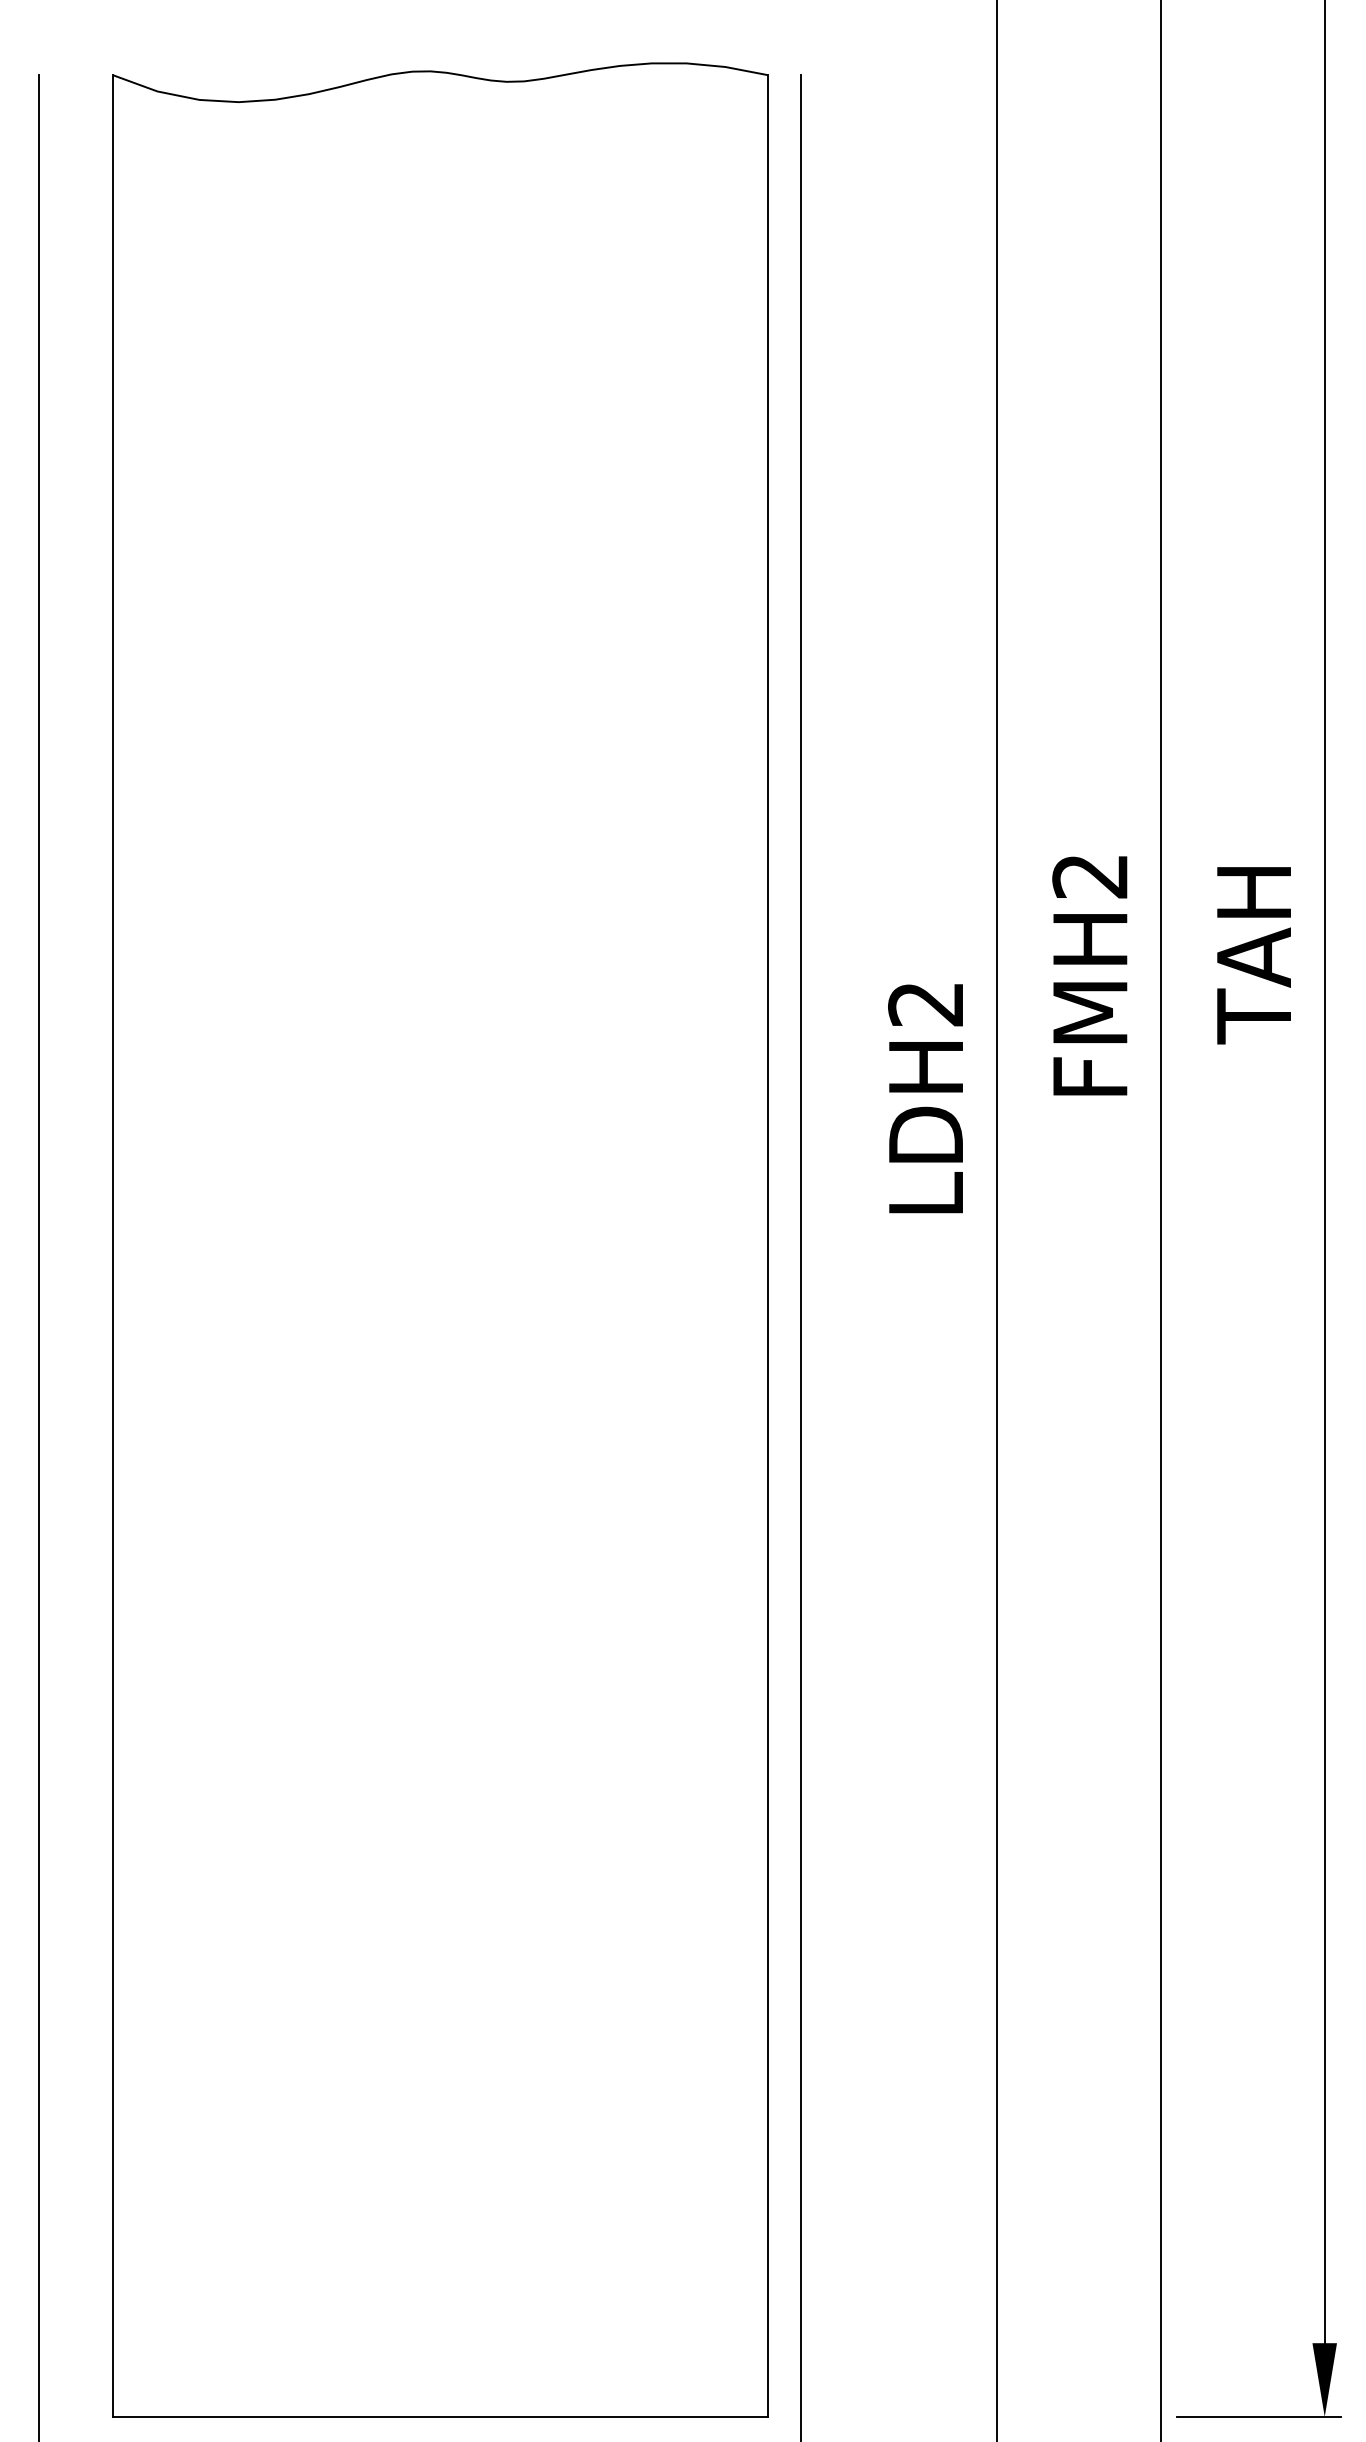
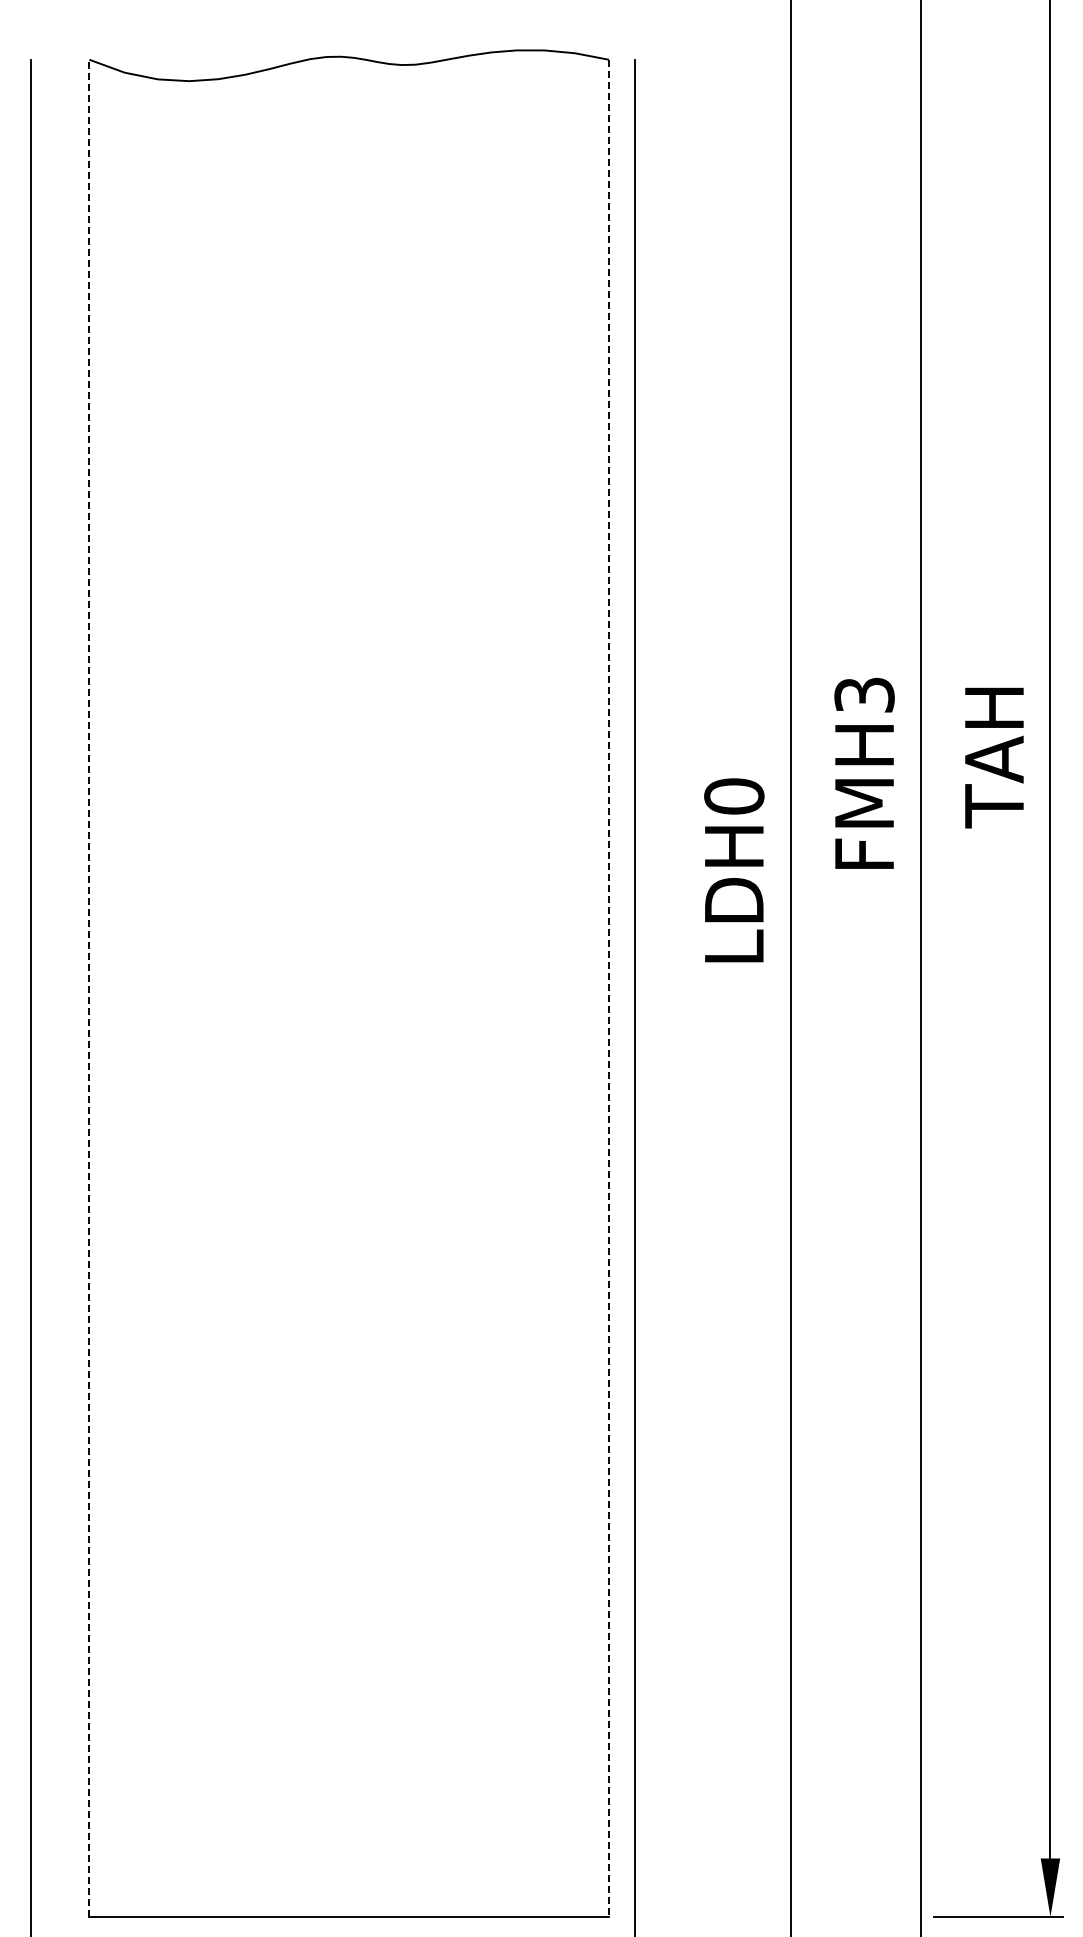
text: (1090, 875) -> (864, 694), FMH2 -> FMH3
text: (926, 1004) -> (734, 796), LDH2 -> LDH0
line: (113, 1246) -> (89, 988), solid -> dashed
line: (767, 1246) -> (608, 988), solid -> dashed

